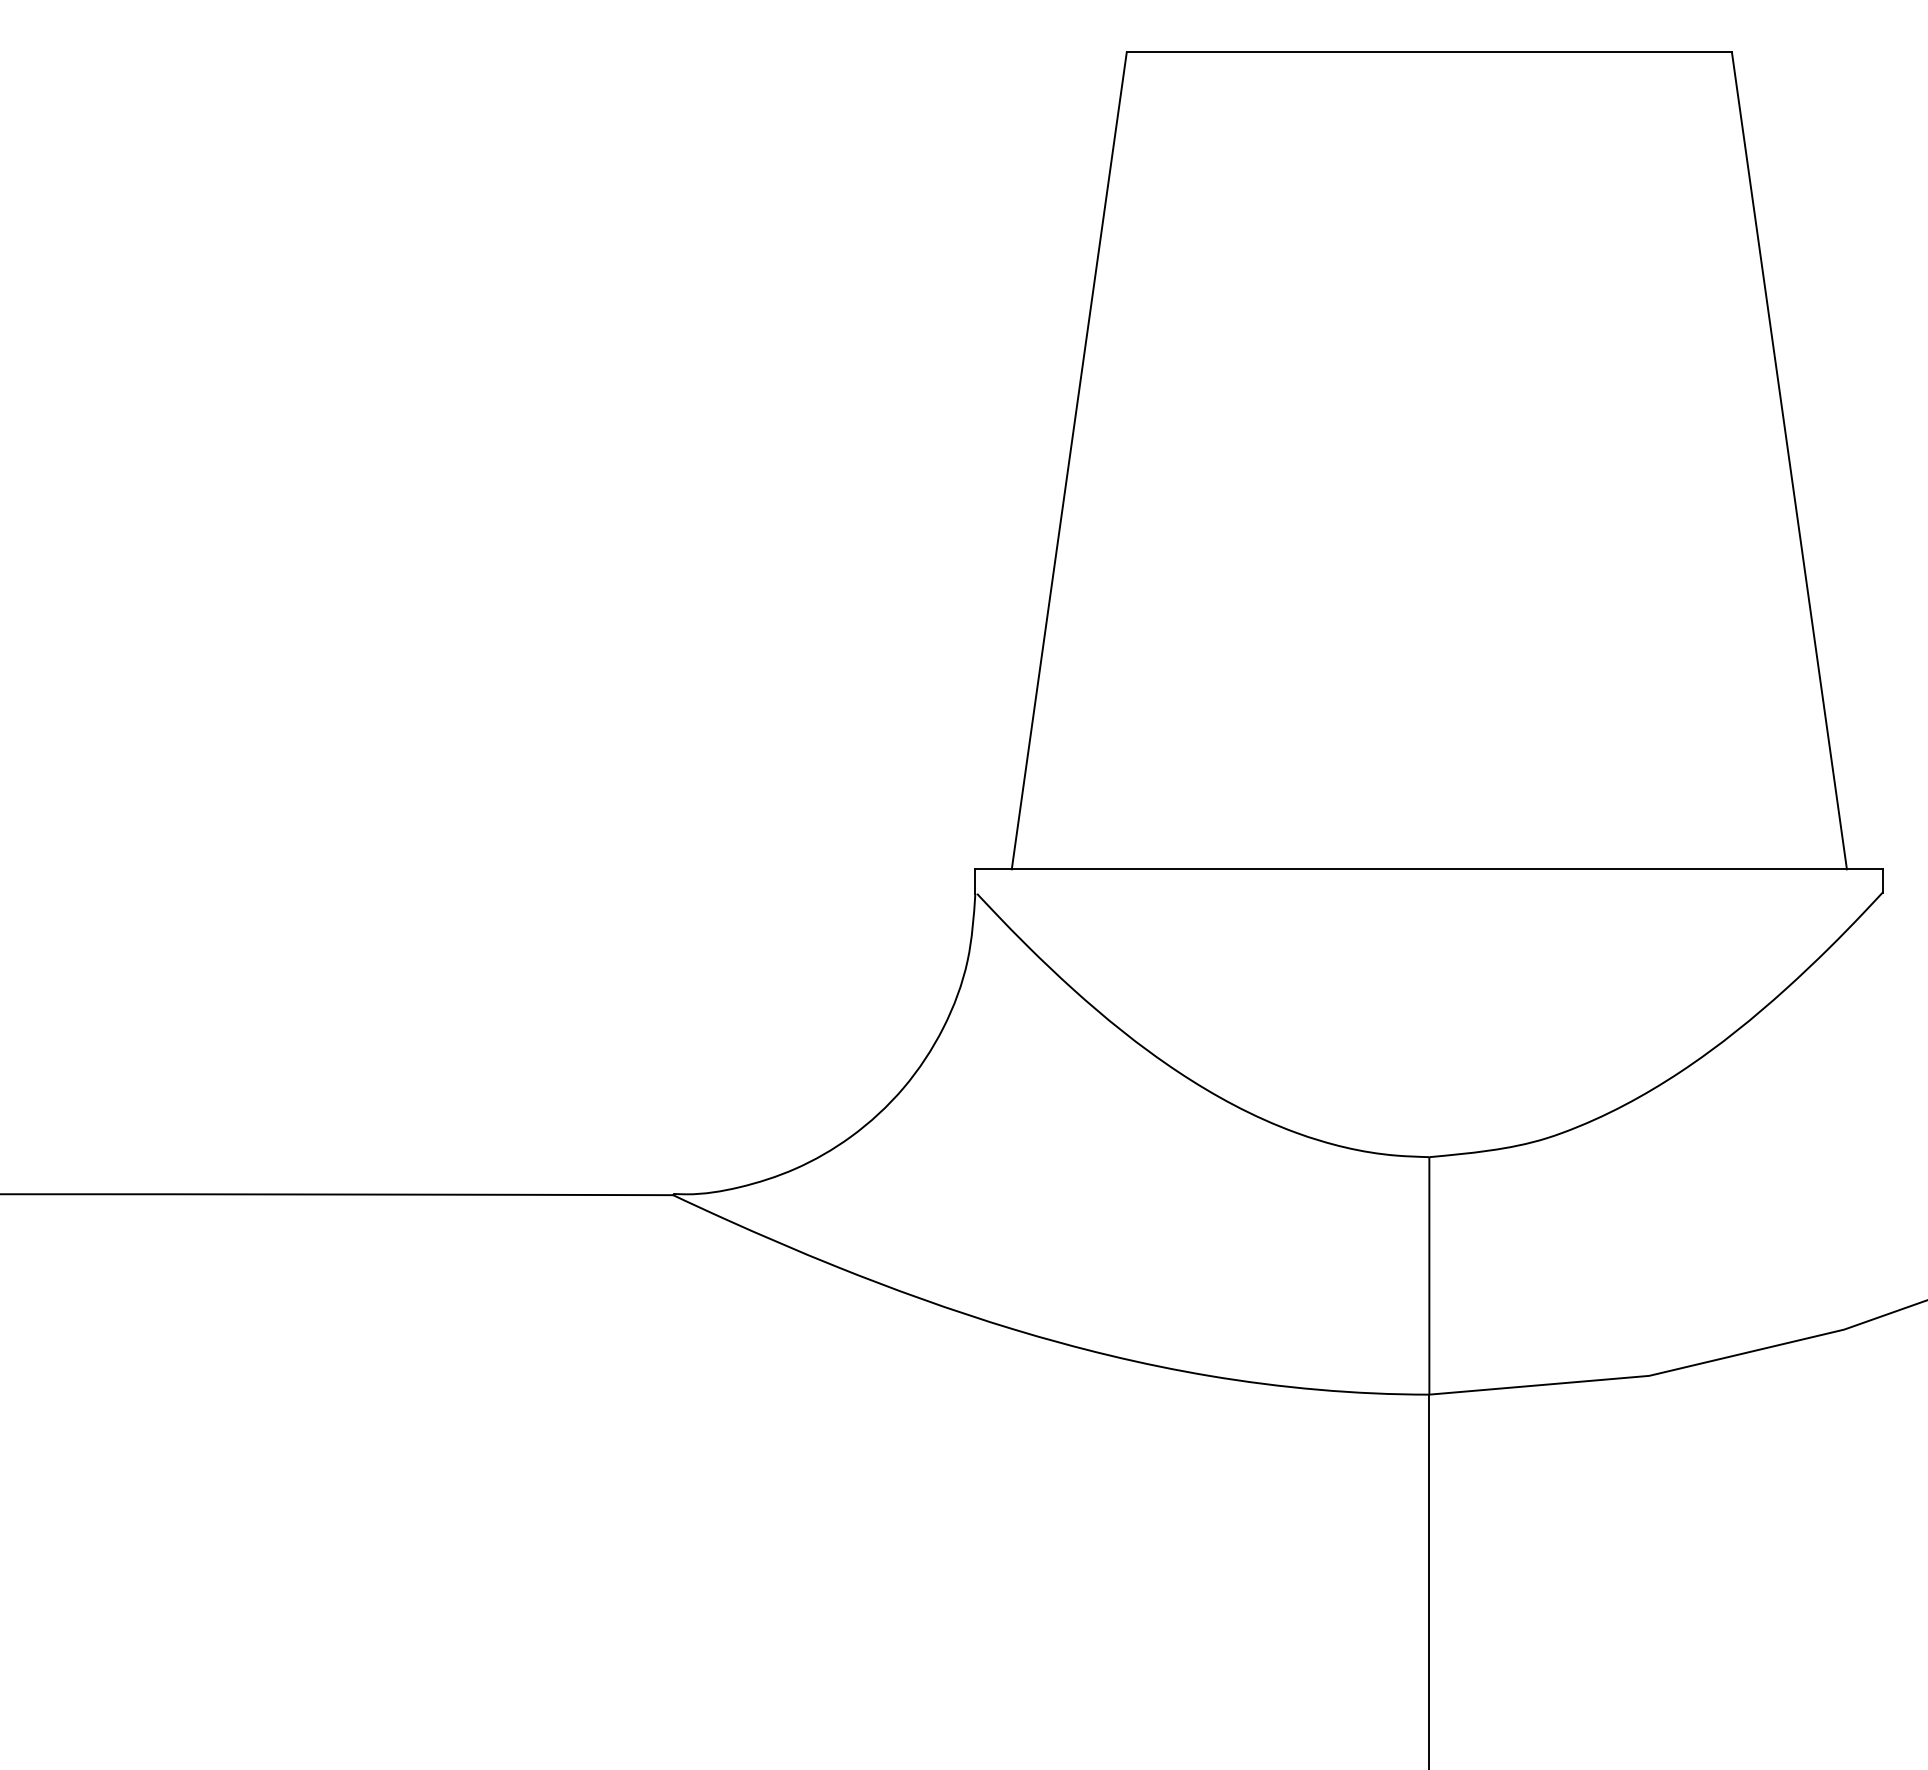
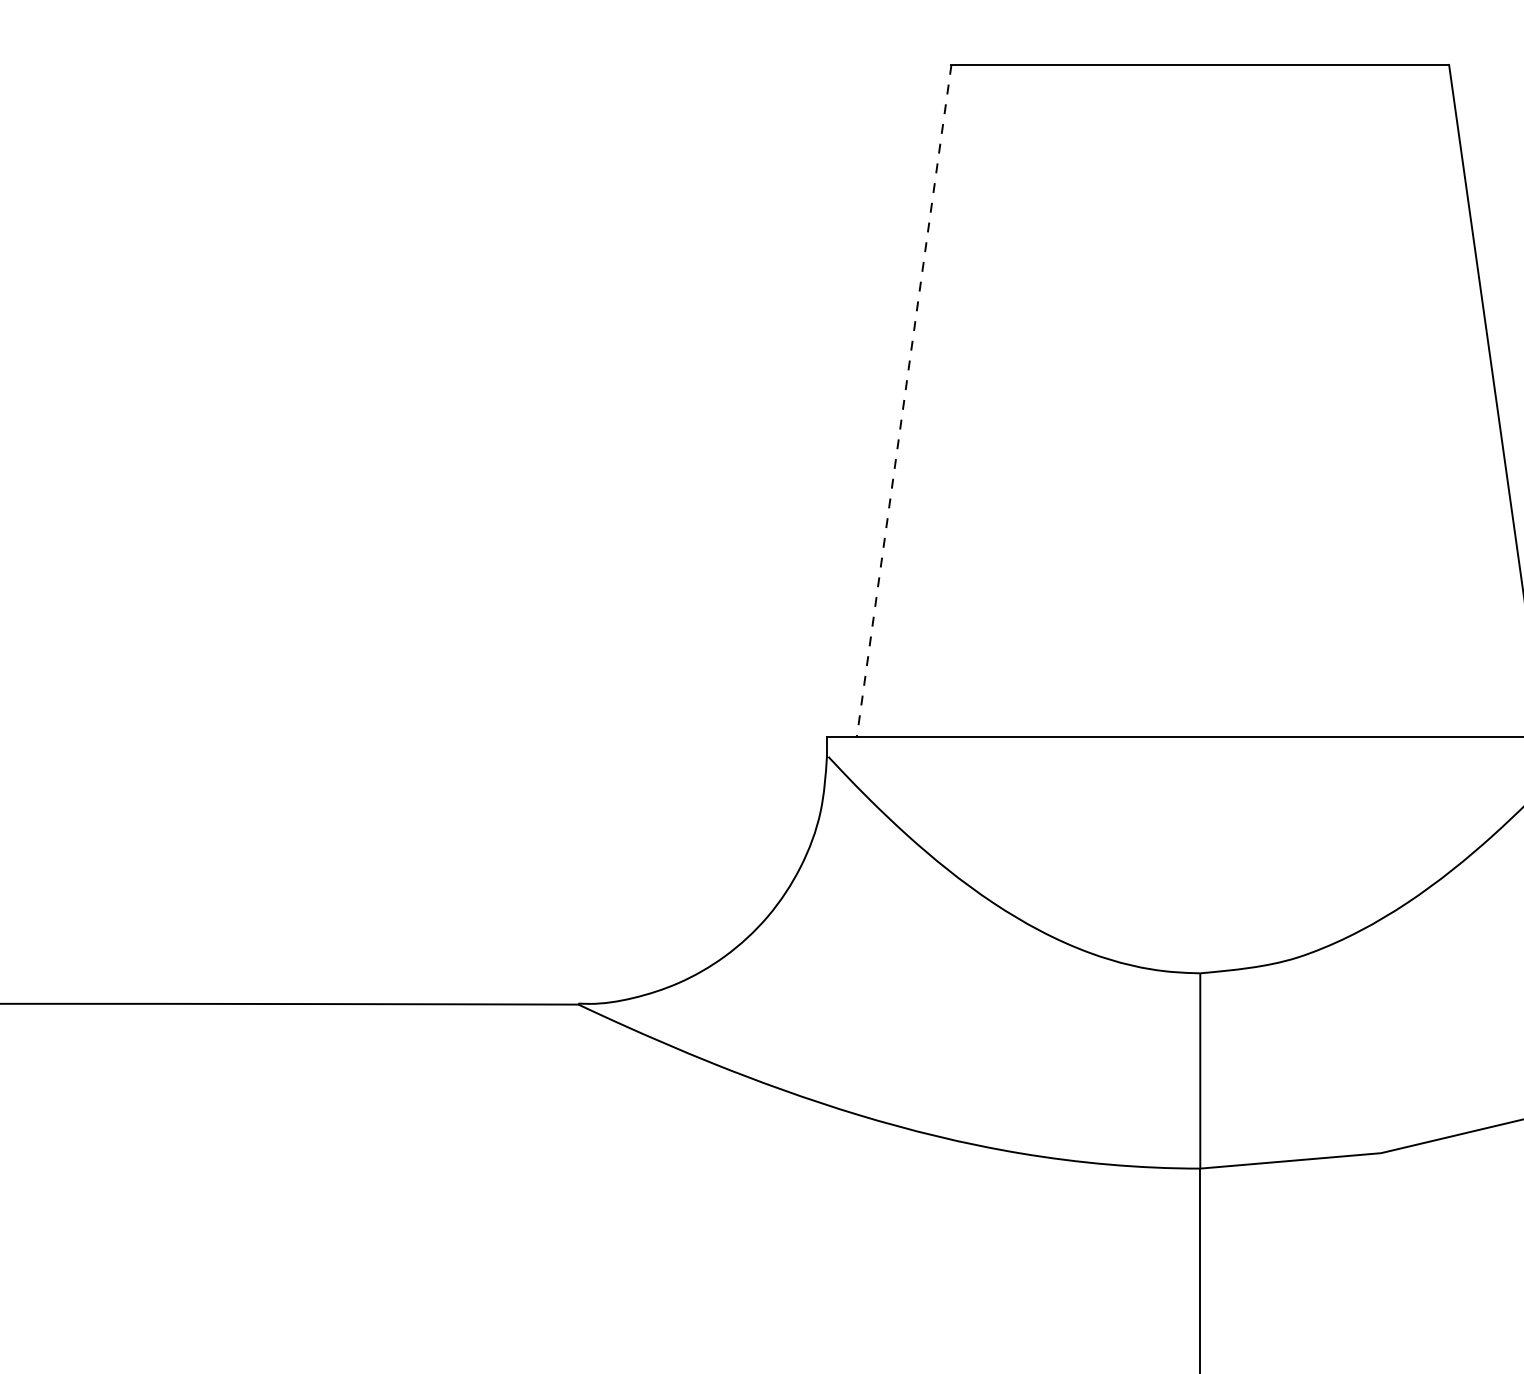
line: (1069, 460) -> (904, 400), solid -> dashed

